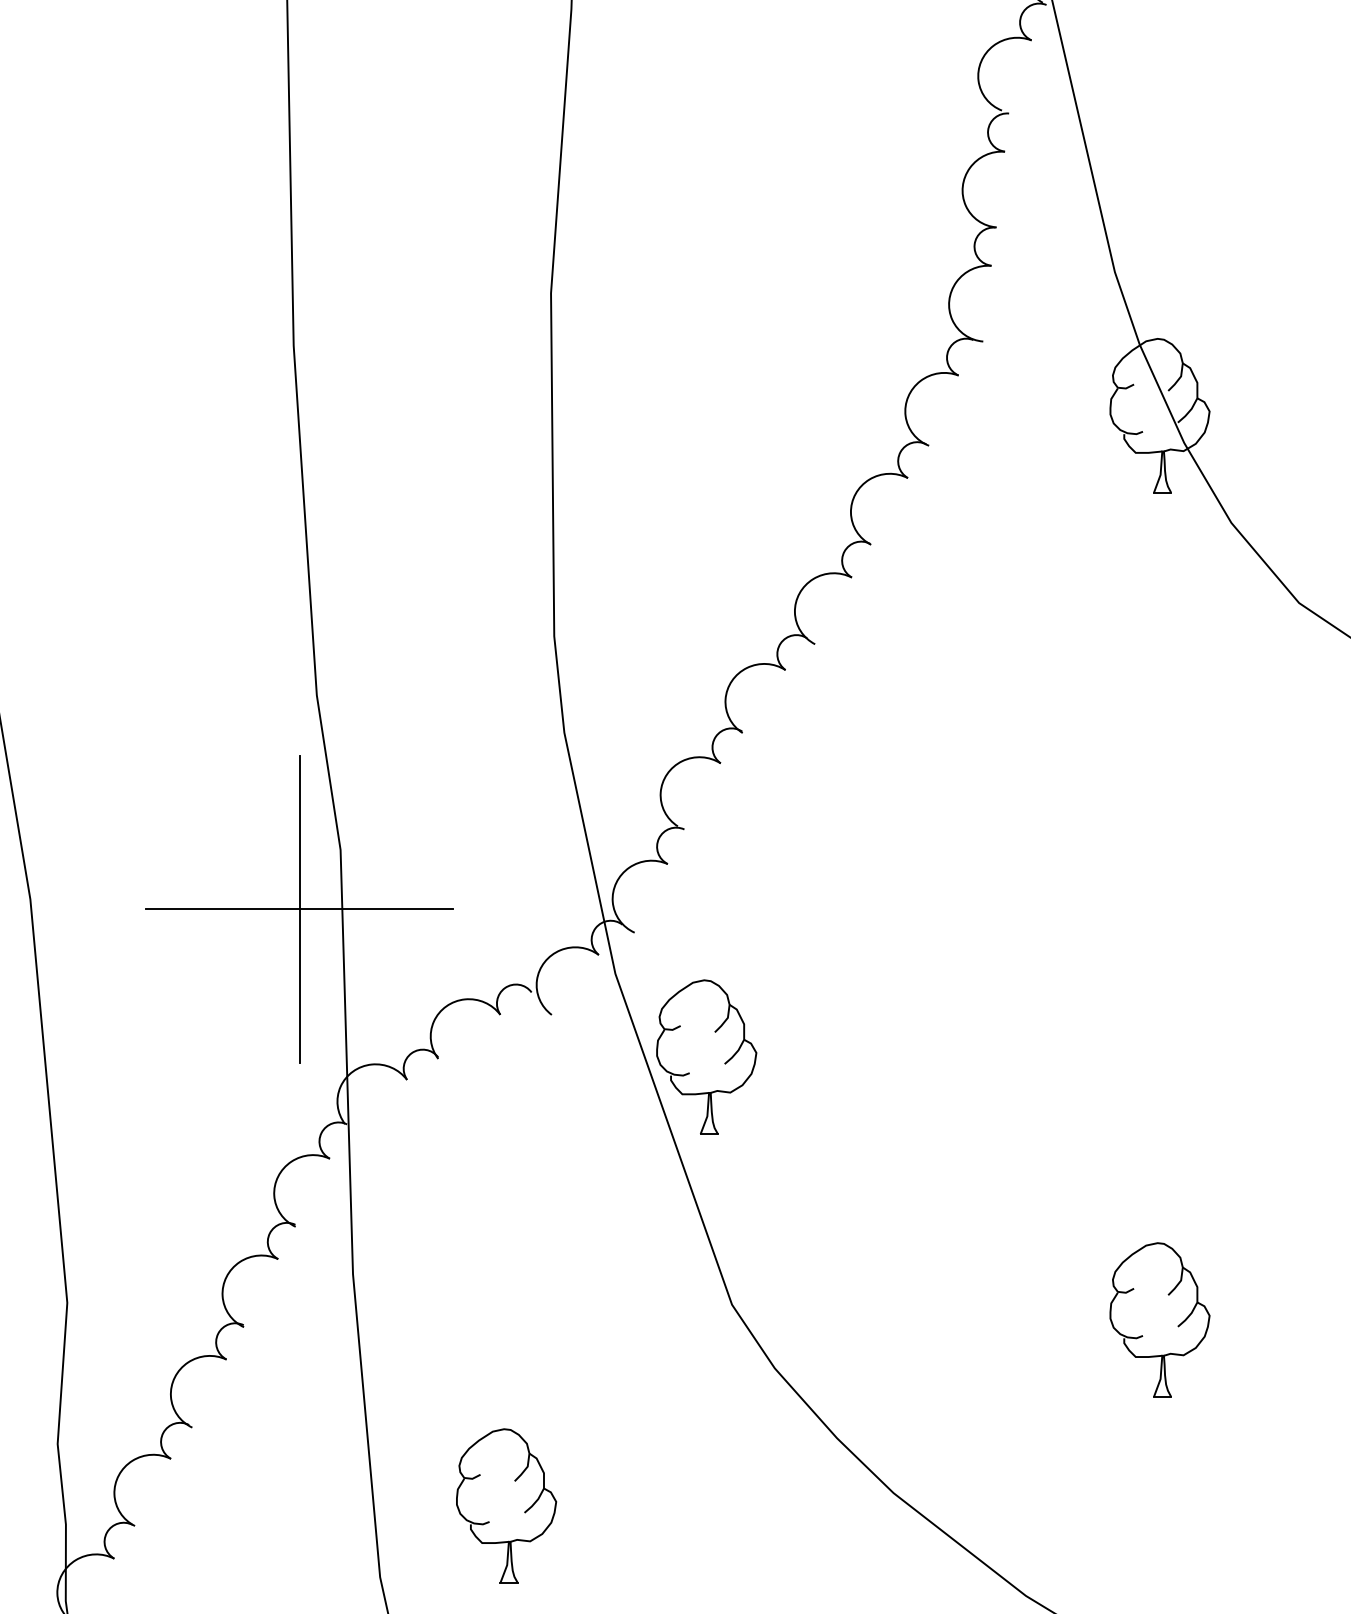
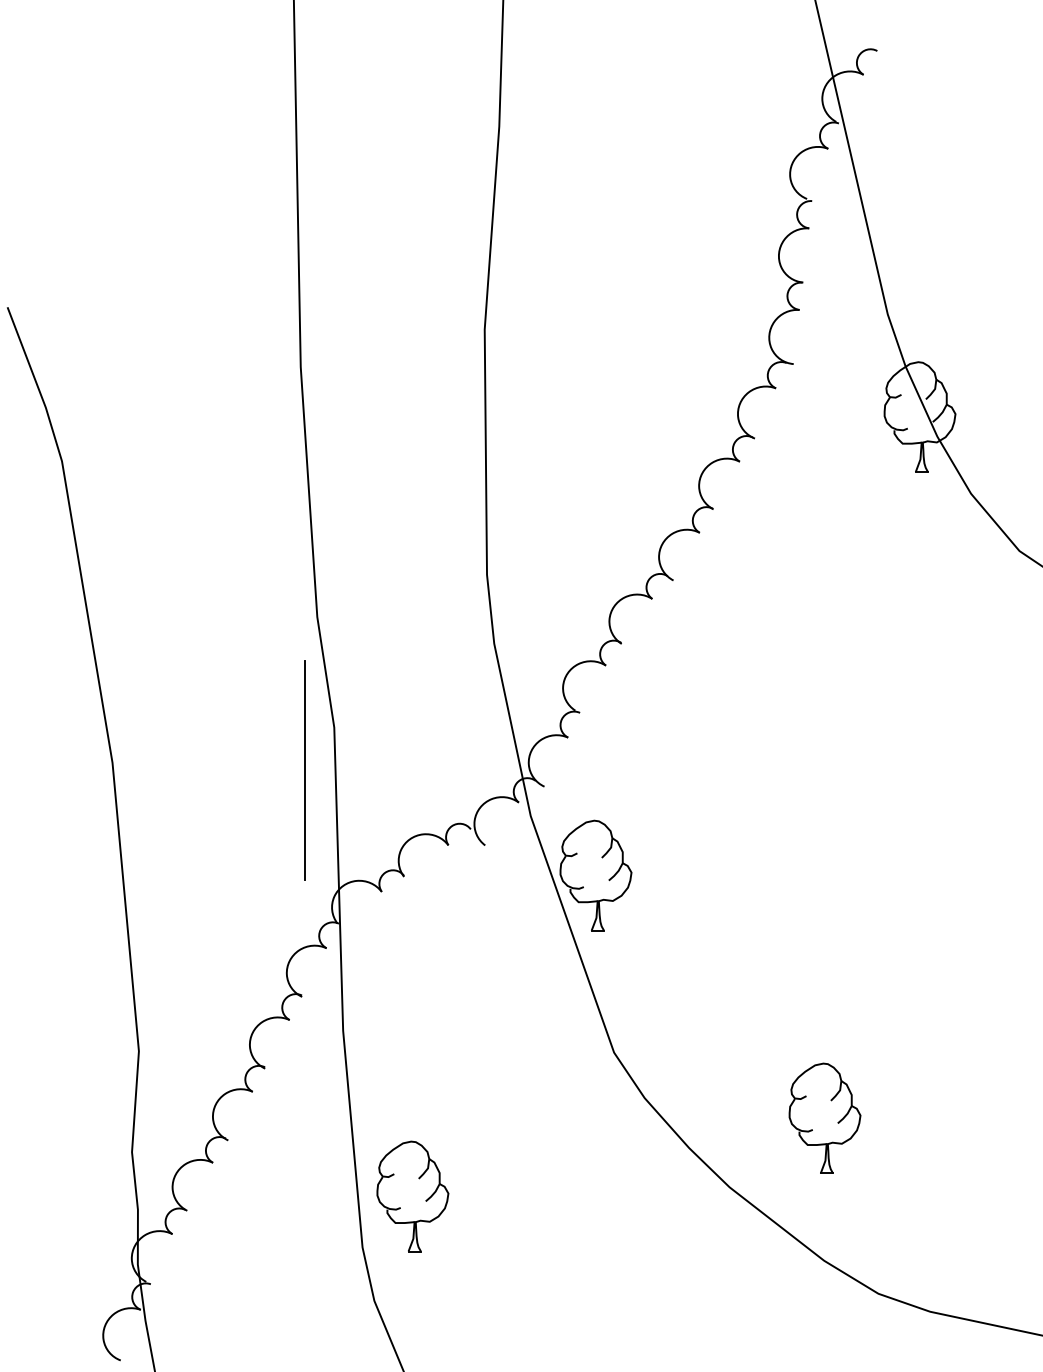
line: (298, 910) -> (304, 770), removed
part: (1159, 1318) -> (824, 1117), moved
part: (505, 1505) -> (412, 1196), moved

